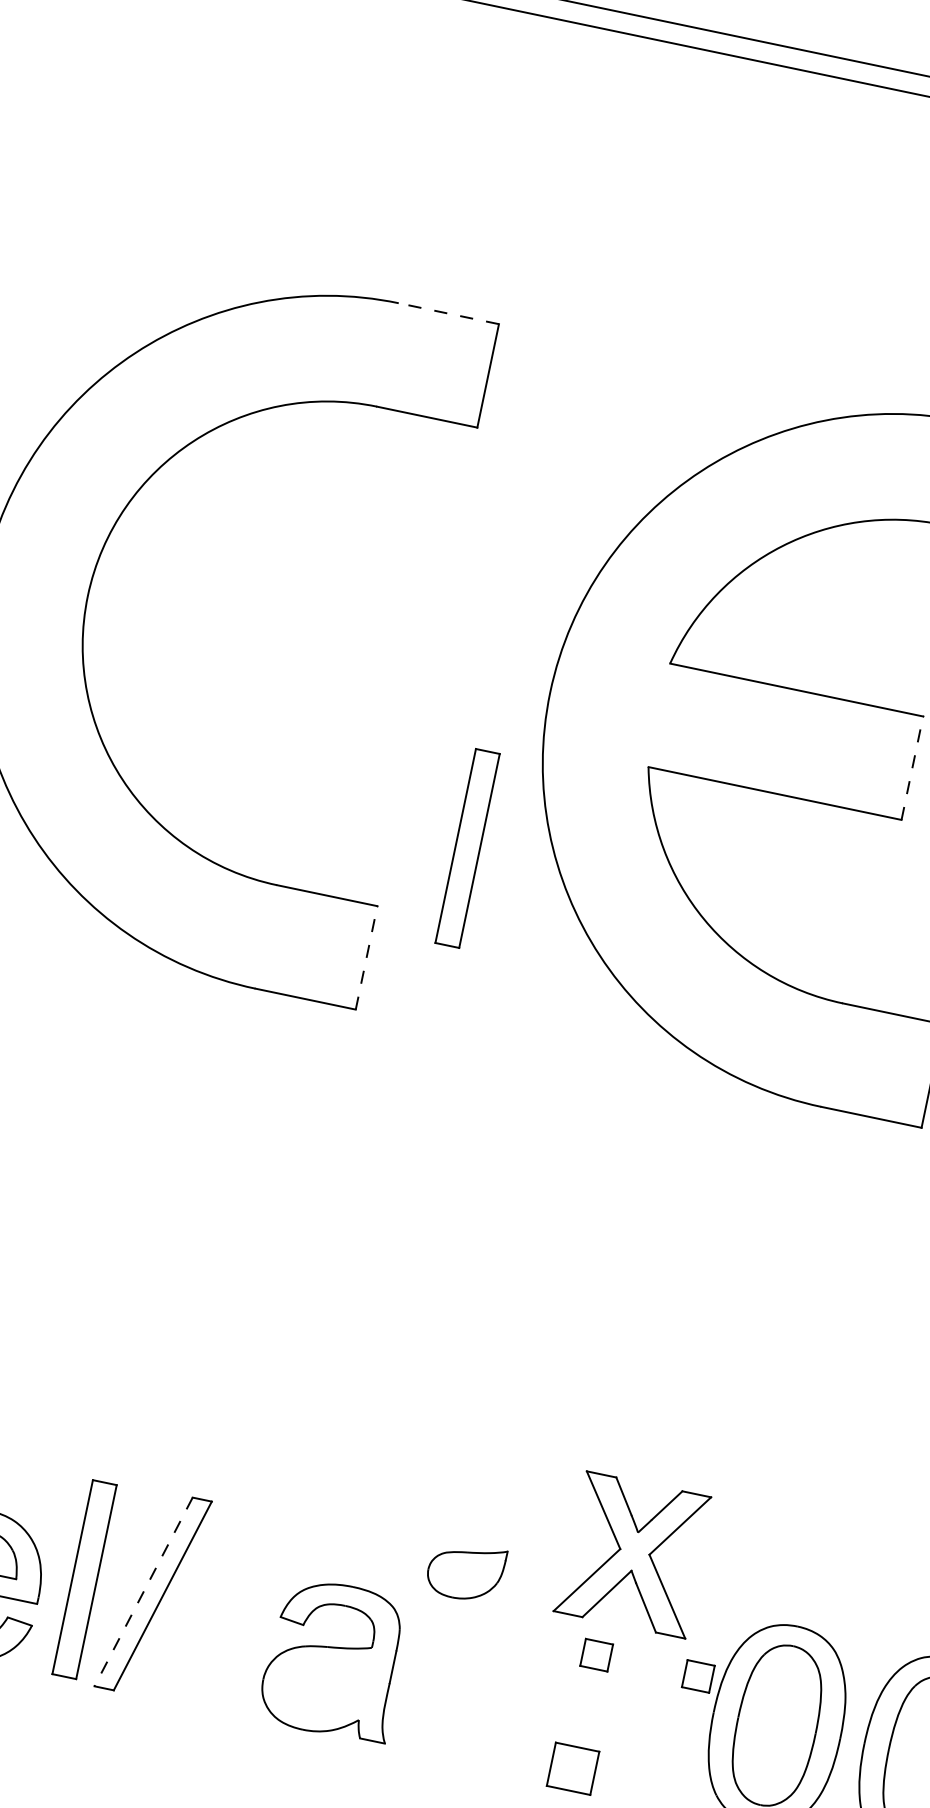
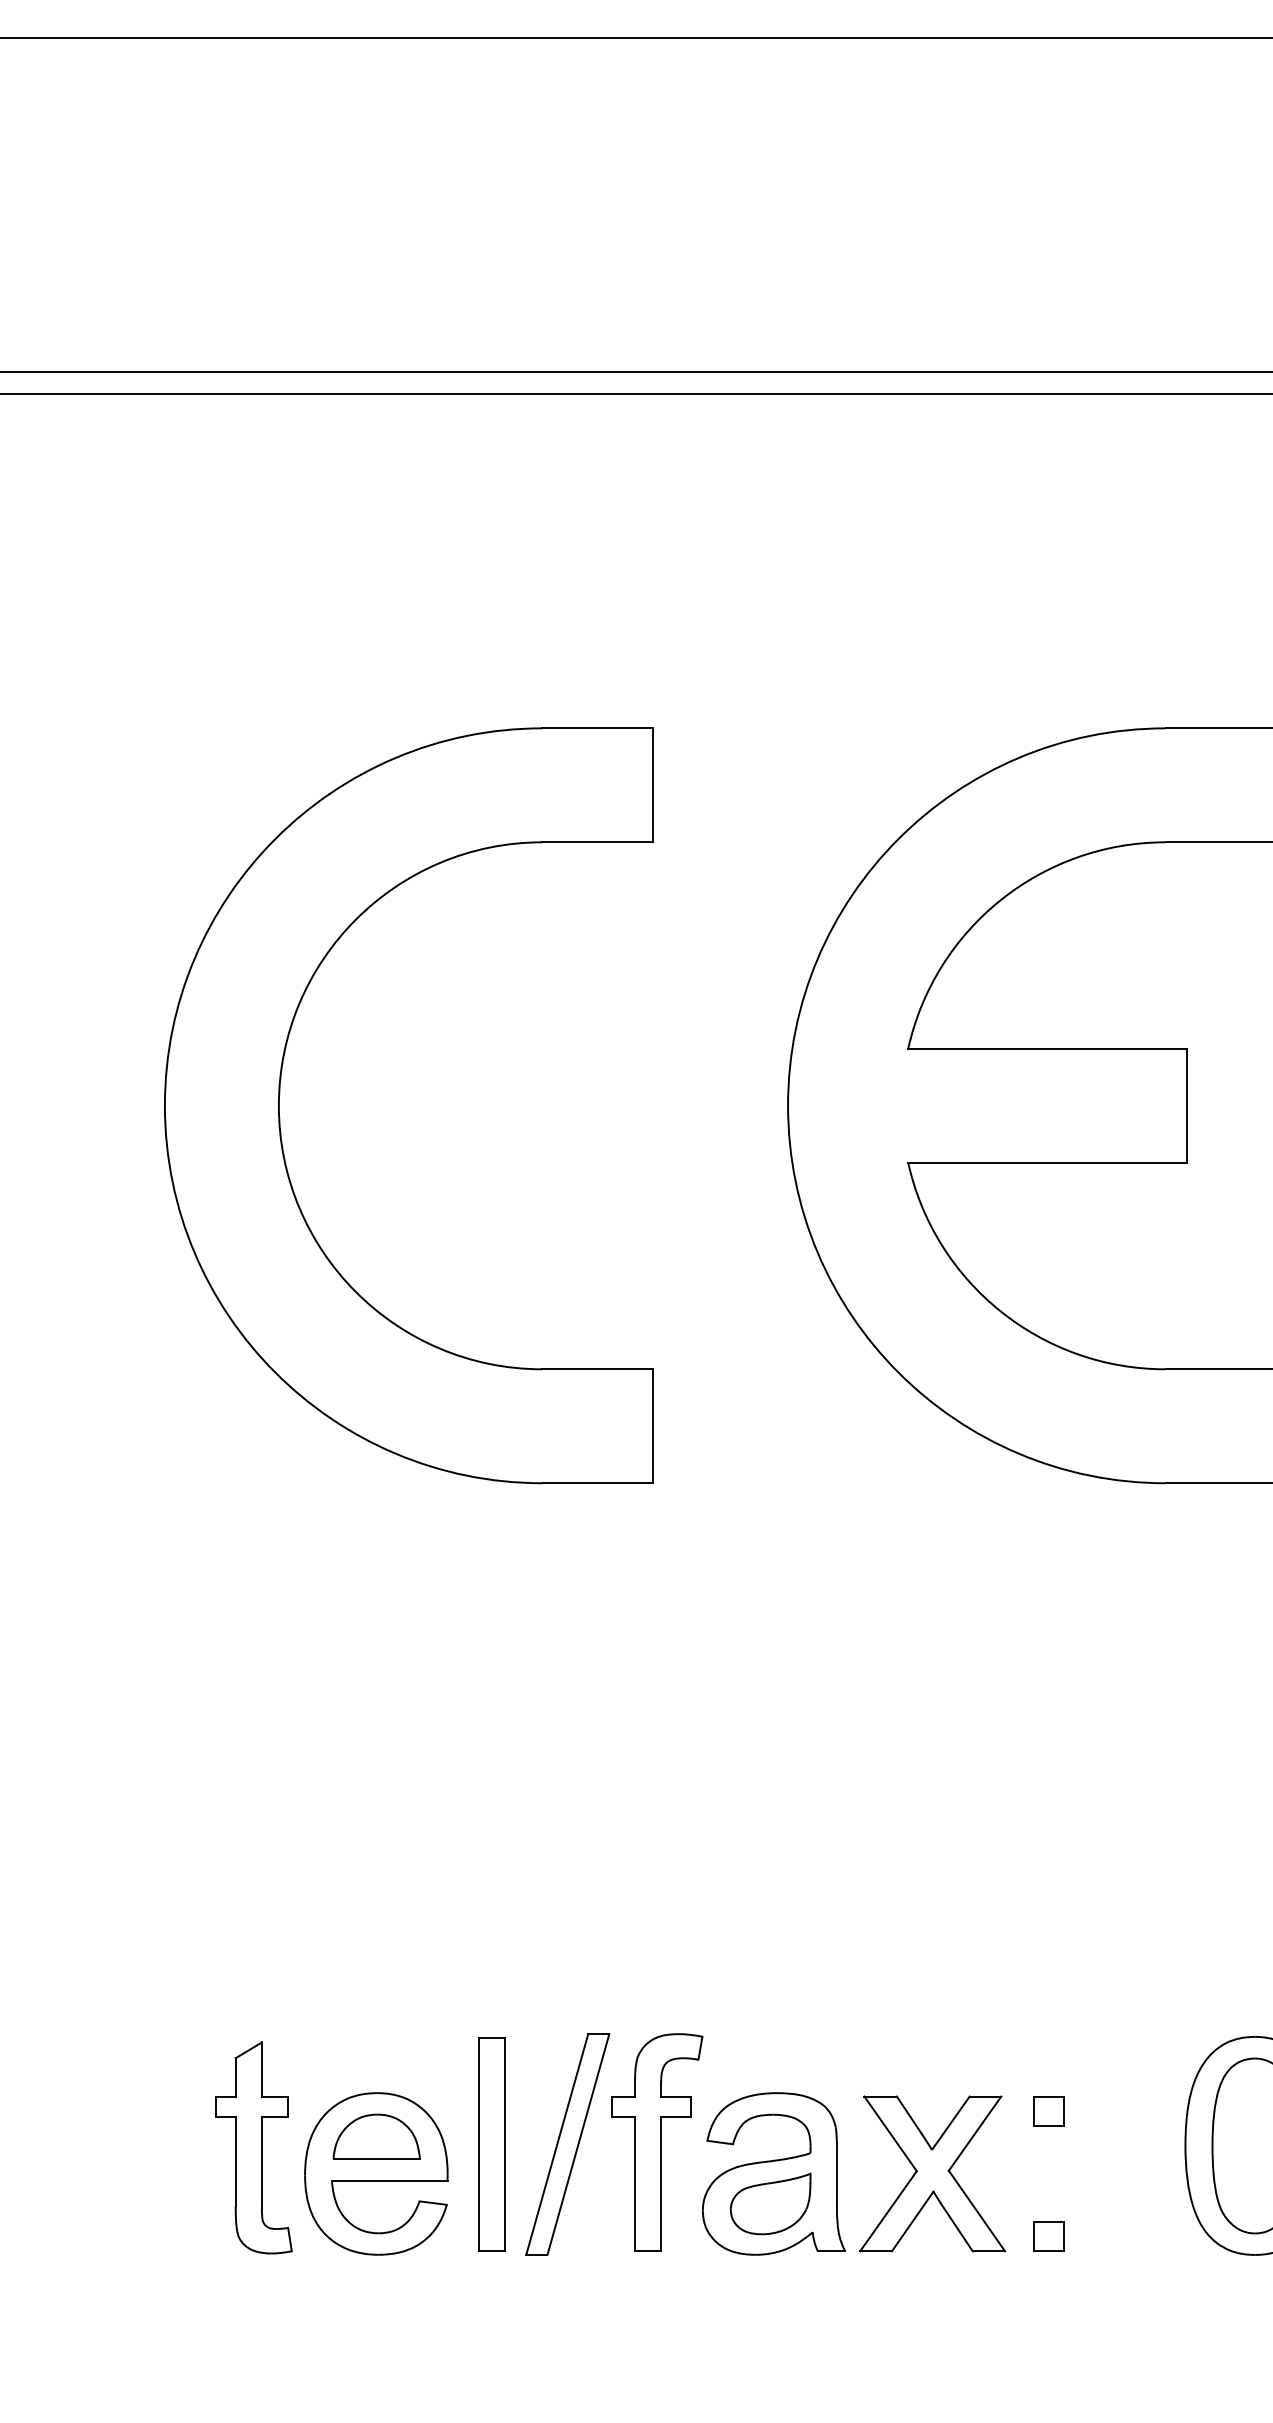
line: (448, 313) -> (597, 728), dashed -> solid
line: (912, 767) -> (1186, 1105), dashed -> solid
part: (466, 848) -> (734, 1288), removed
line: (366, 958) -> (652, 1426), dashed -> solid
part: (634, 1554) -> (932, 2173), moved
part: (465, 1571) -> (770, 2203), moved
line: (143, 1591) -> (557, 2144), dashed -> solid
part: (235, 1609) -> (657, 2142), added
part: (697, 1676) -> (1160, 2111), removed
part: (572, 1768) -> (1048, 2236), size x0.62

